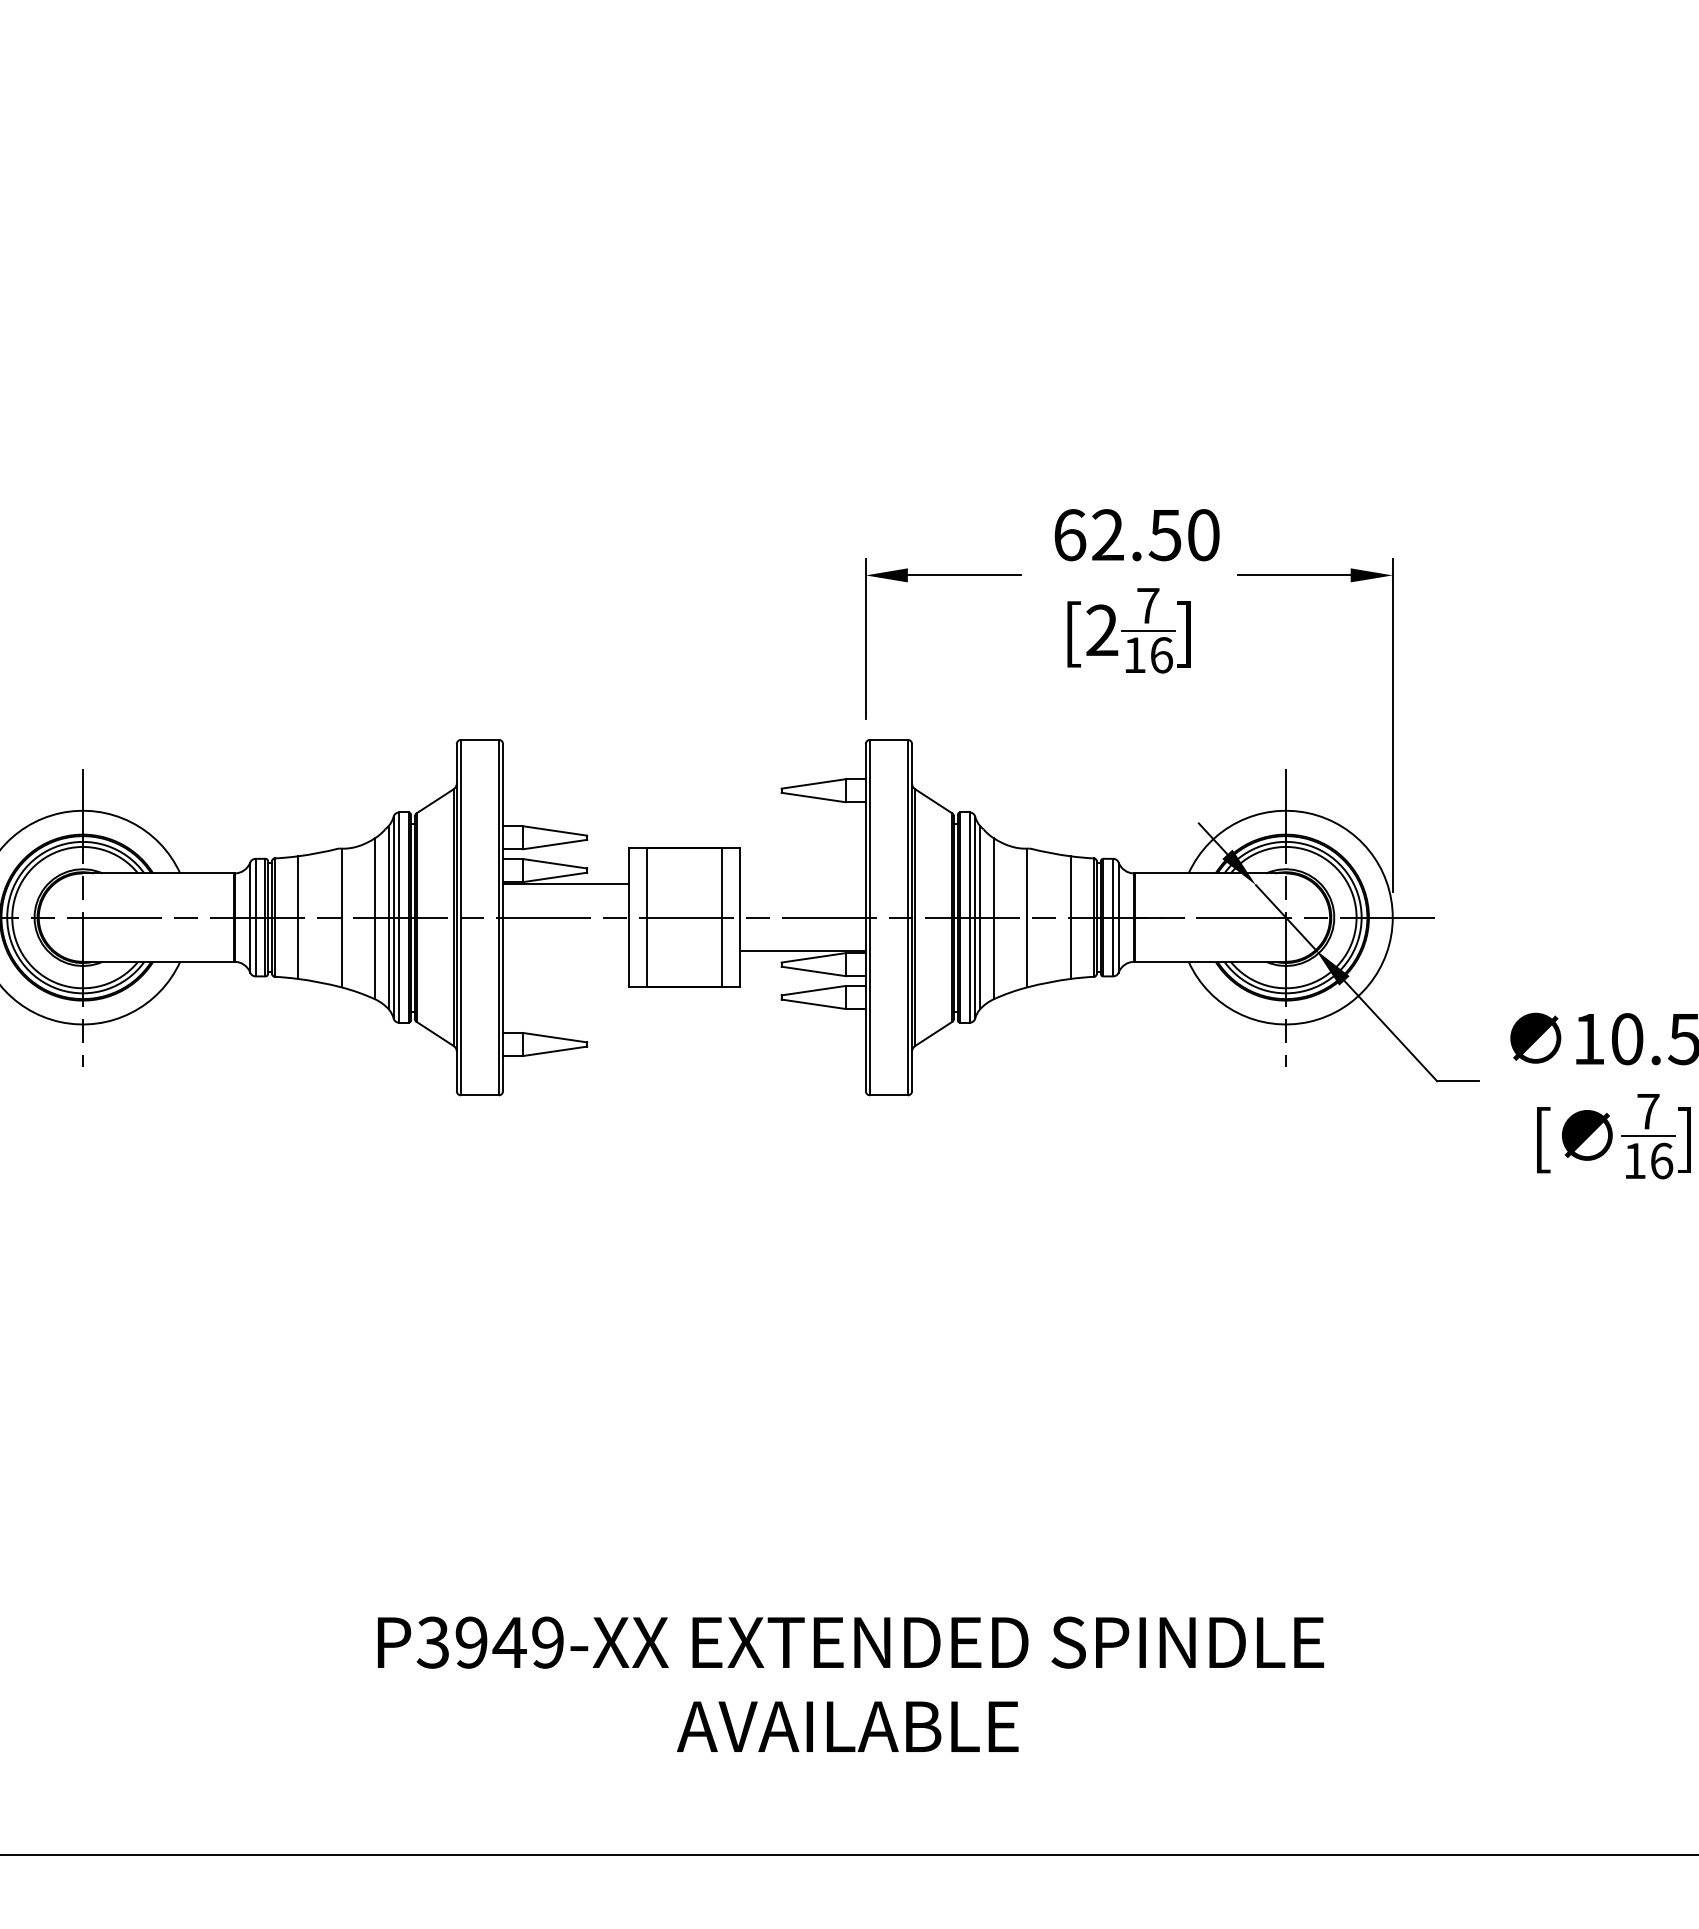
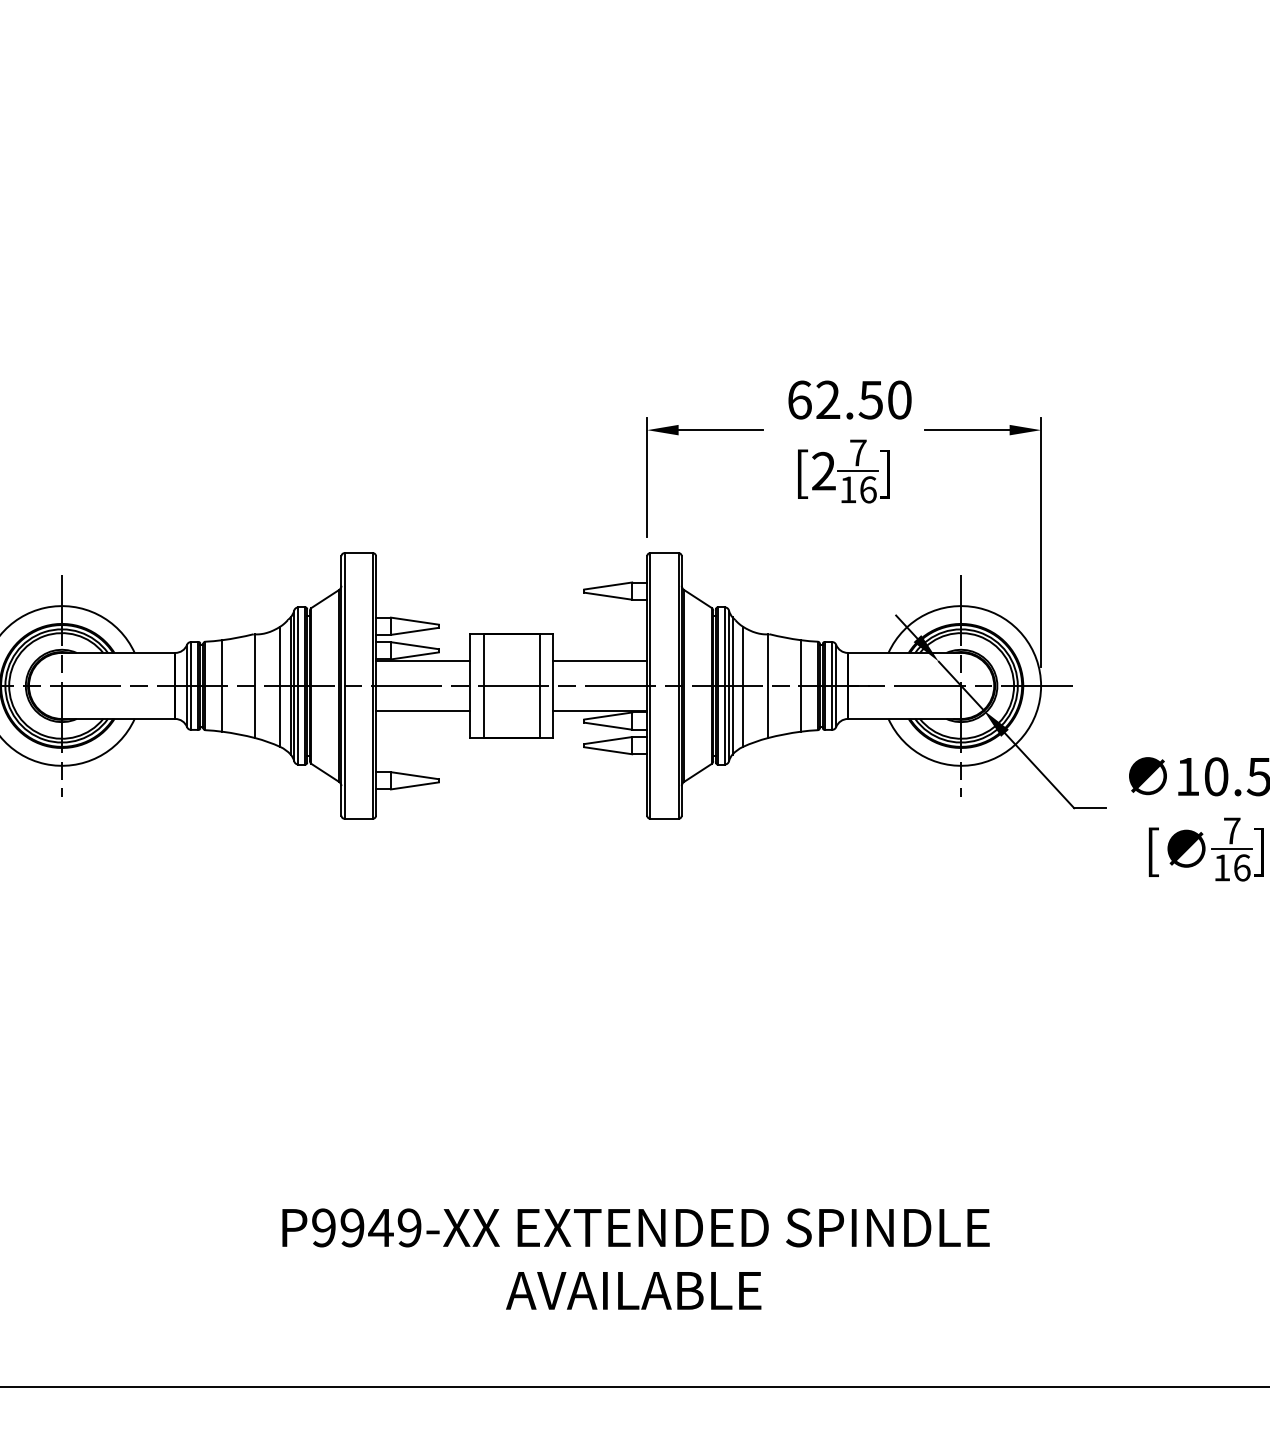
line: (802, 883) -> (599, 660), added
line: (566, 951) -> (423, 711), added
text: (432, 1642) -> (323, 1227), P3949-XX -> P9949-XX

